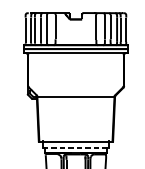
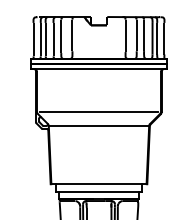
line: (75, 85) -> (98, 111), added
line: (75, 147) -> (98, 192), dashed -> solid

